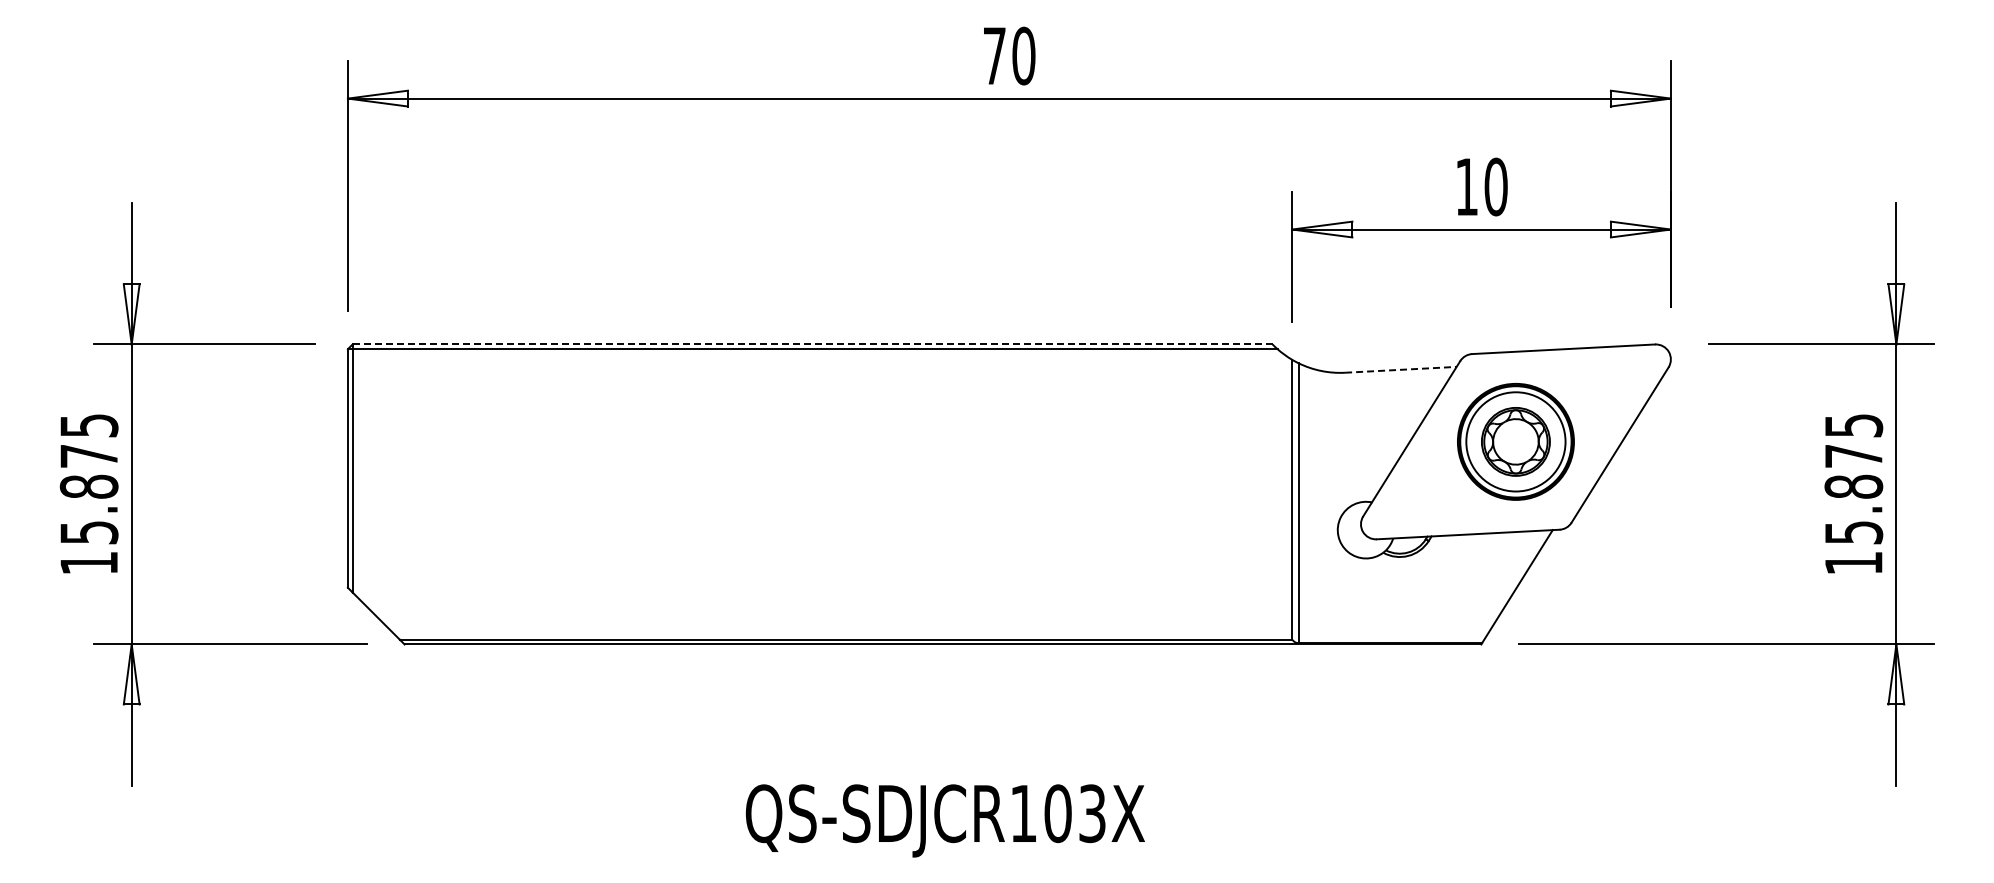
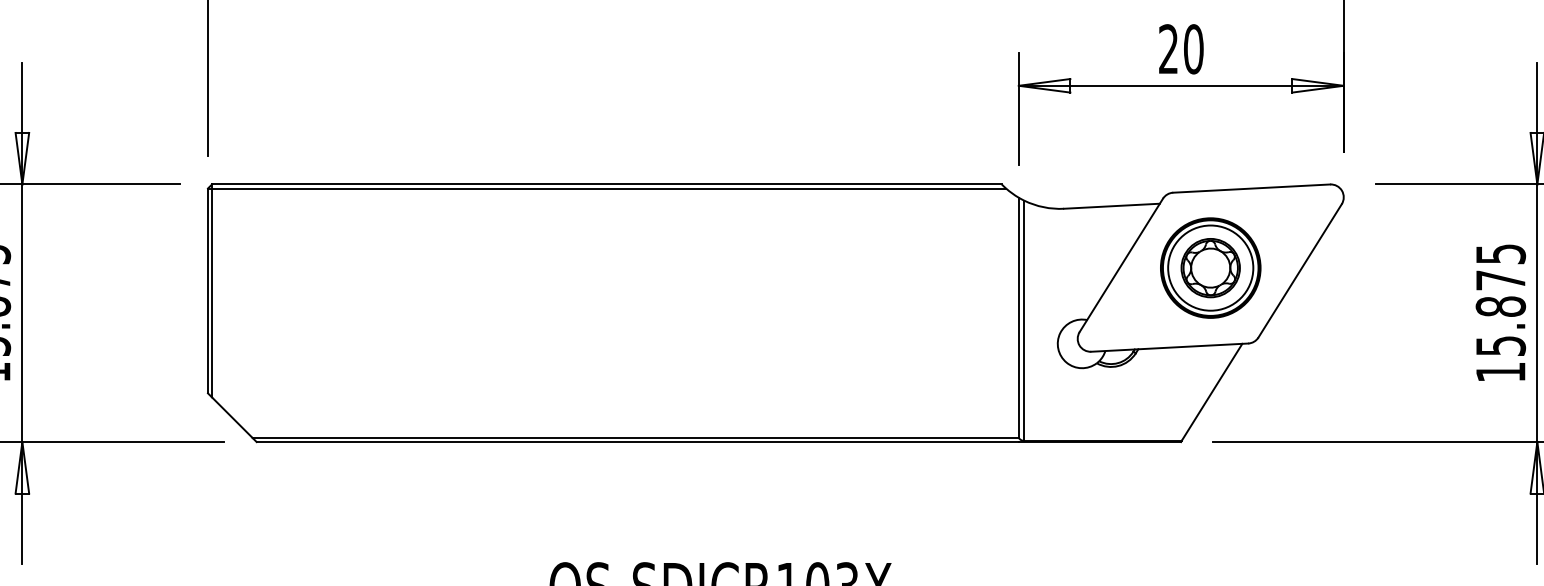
text: (1466, 186) -> (1168, 48), 10 -> 20
line: (812, 344) -> (606, 184), dashed -> solid
line: (1400, 369) -> (1111, 205), dashed -> solid

